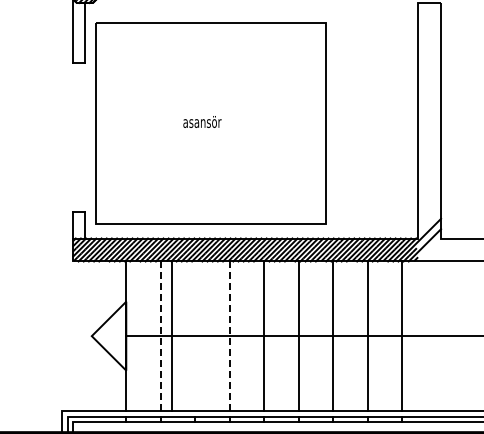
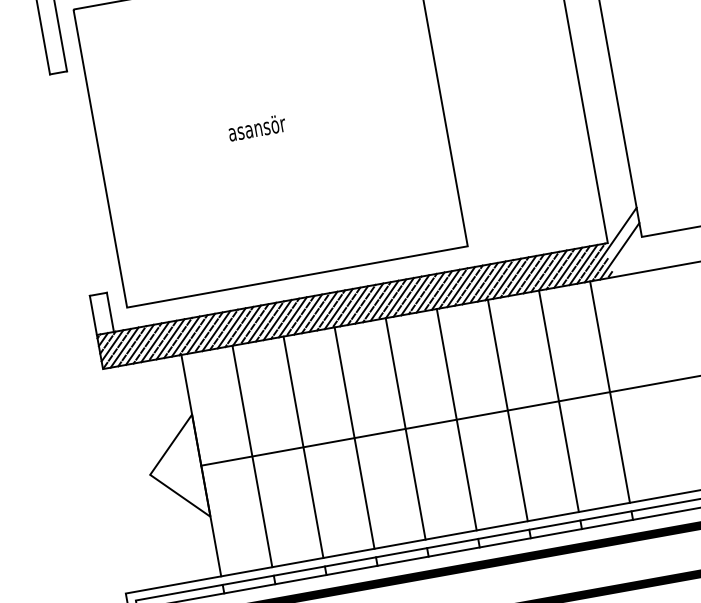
line: (172, 335) -> (303, 446), moved
line: (160, 336) -> (252, 457), dashed -> solid
line: (229, 336) -> (354, 438), dashed -> solid

